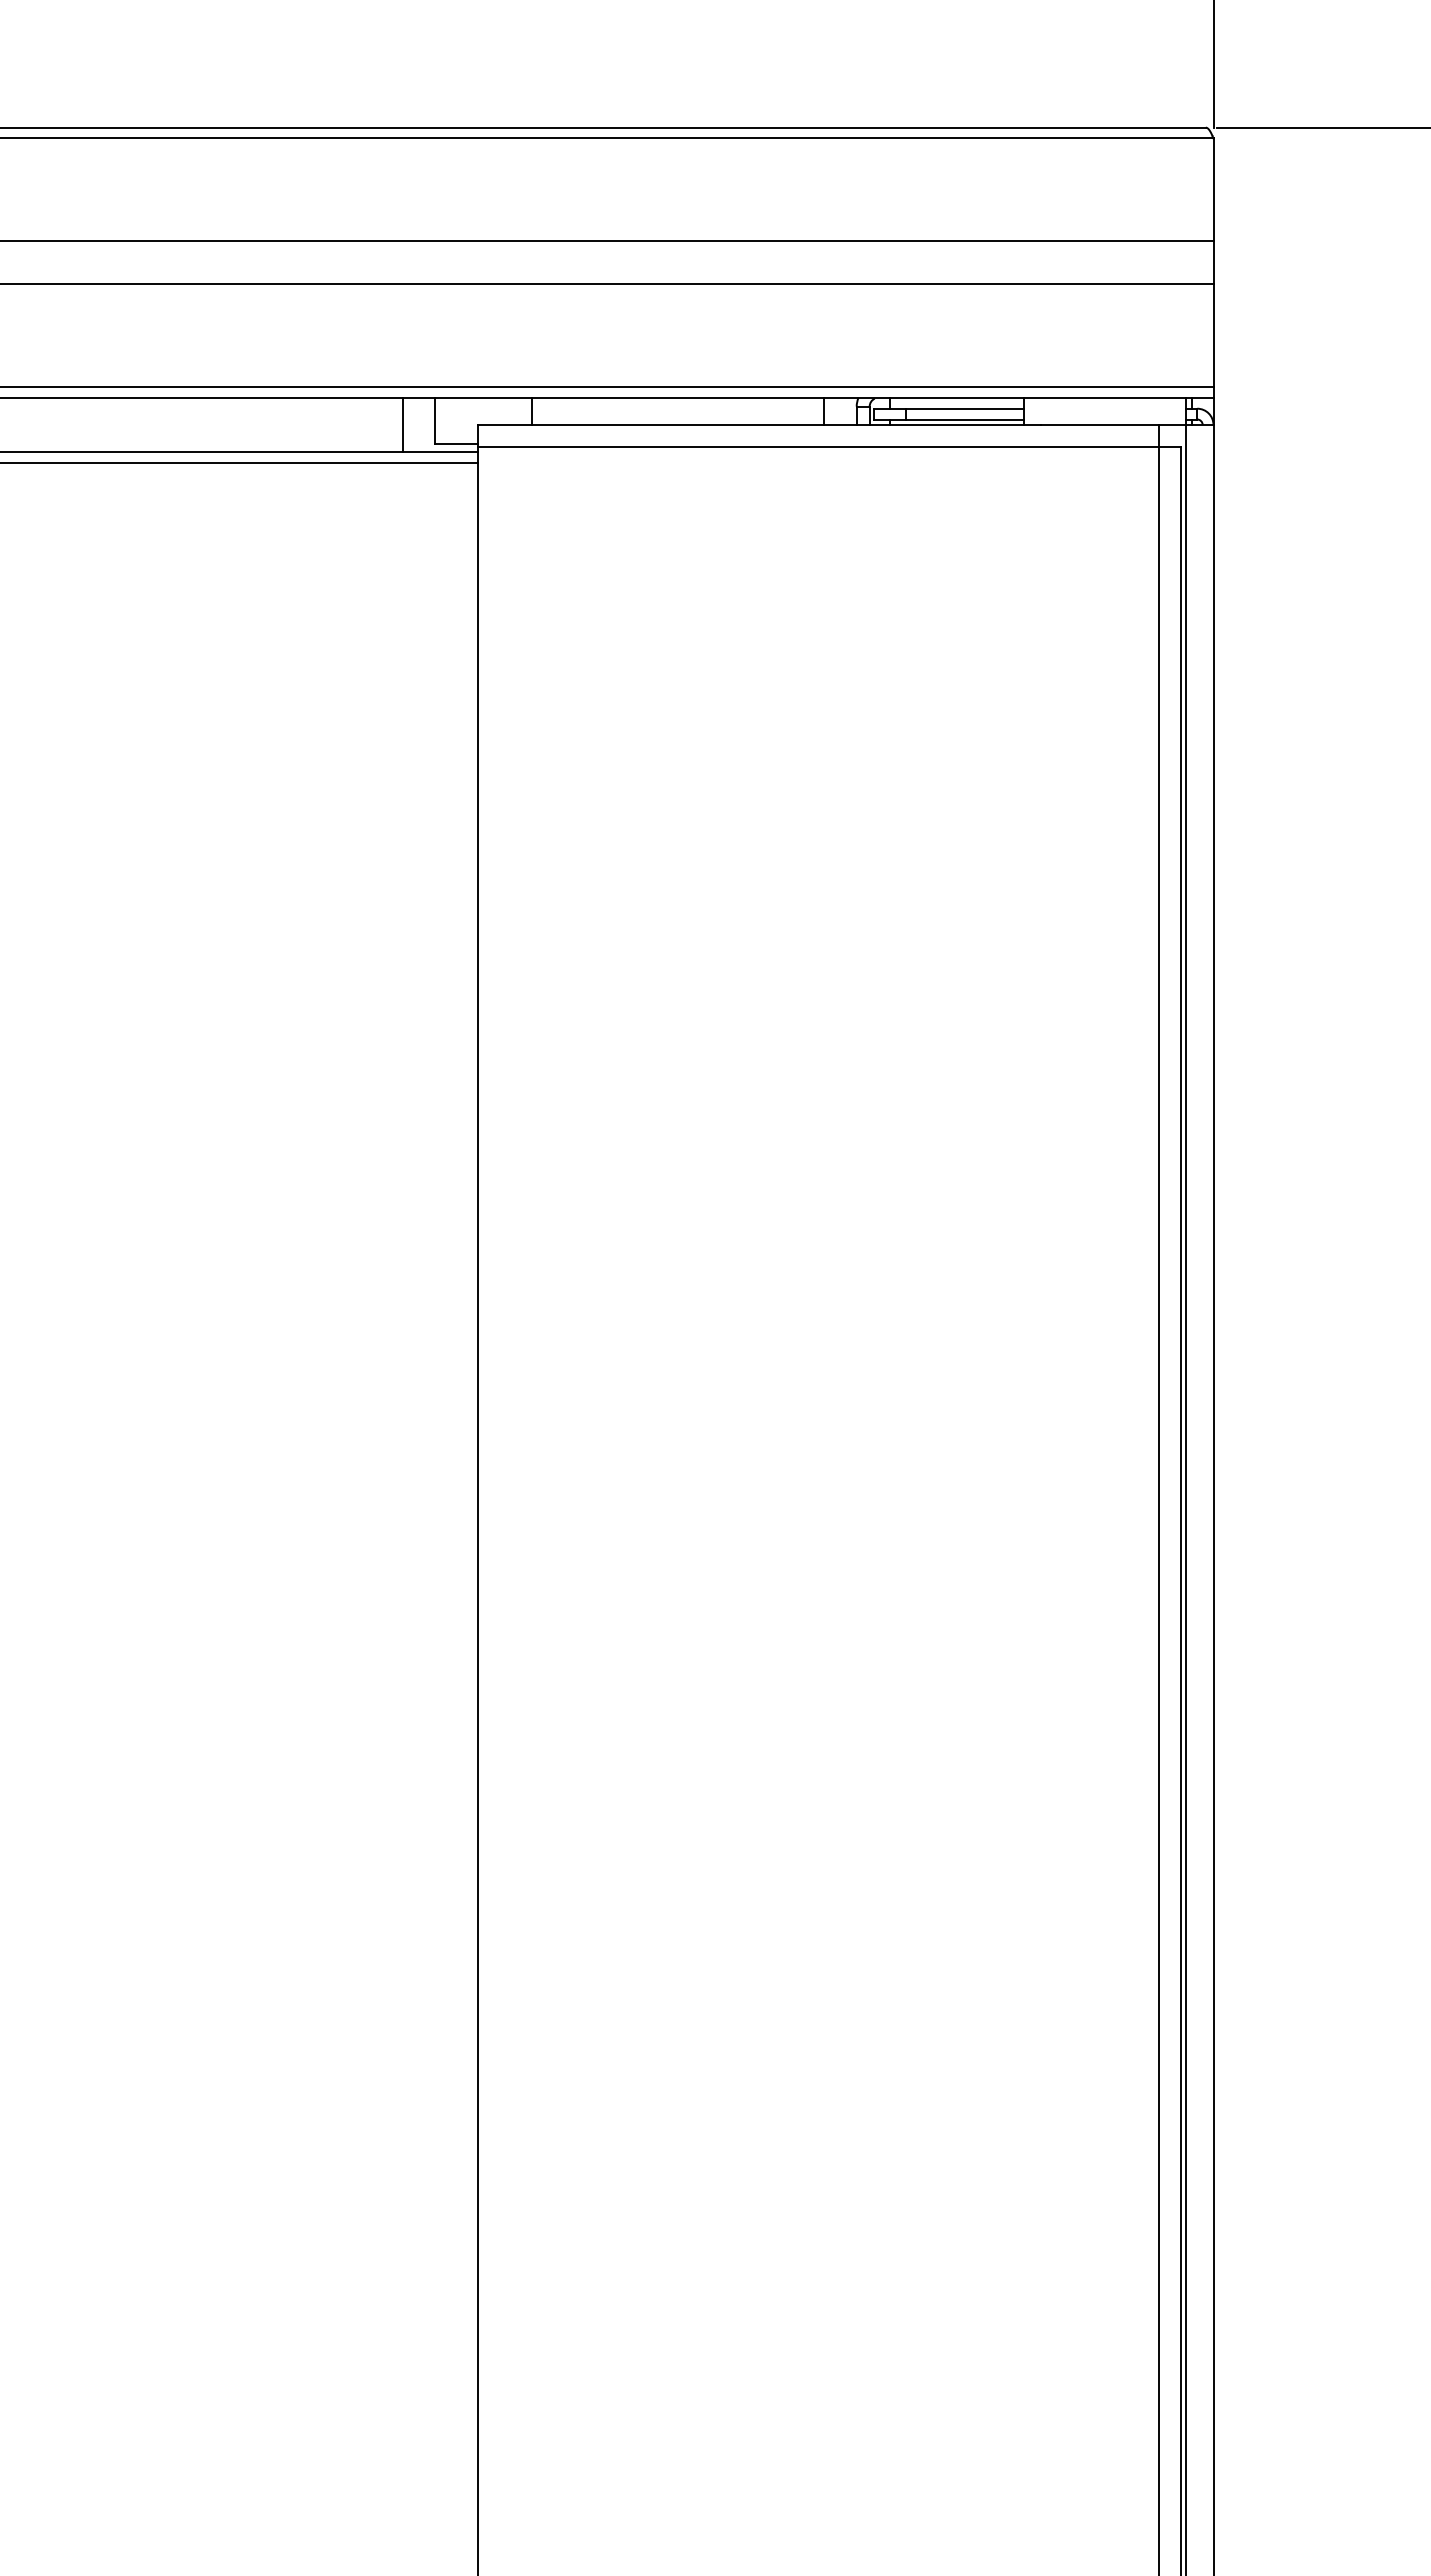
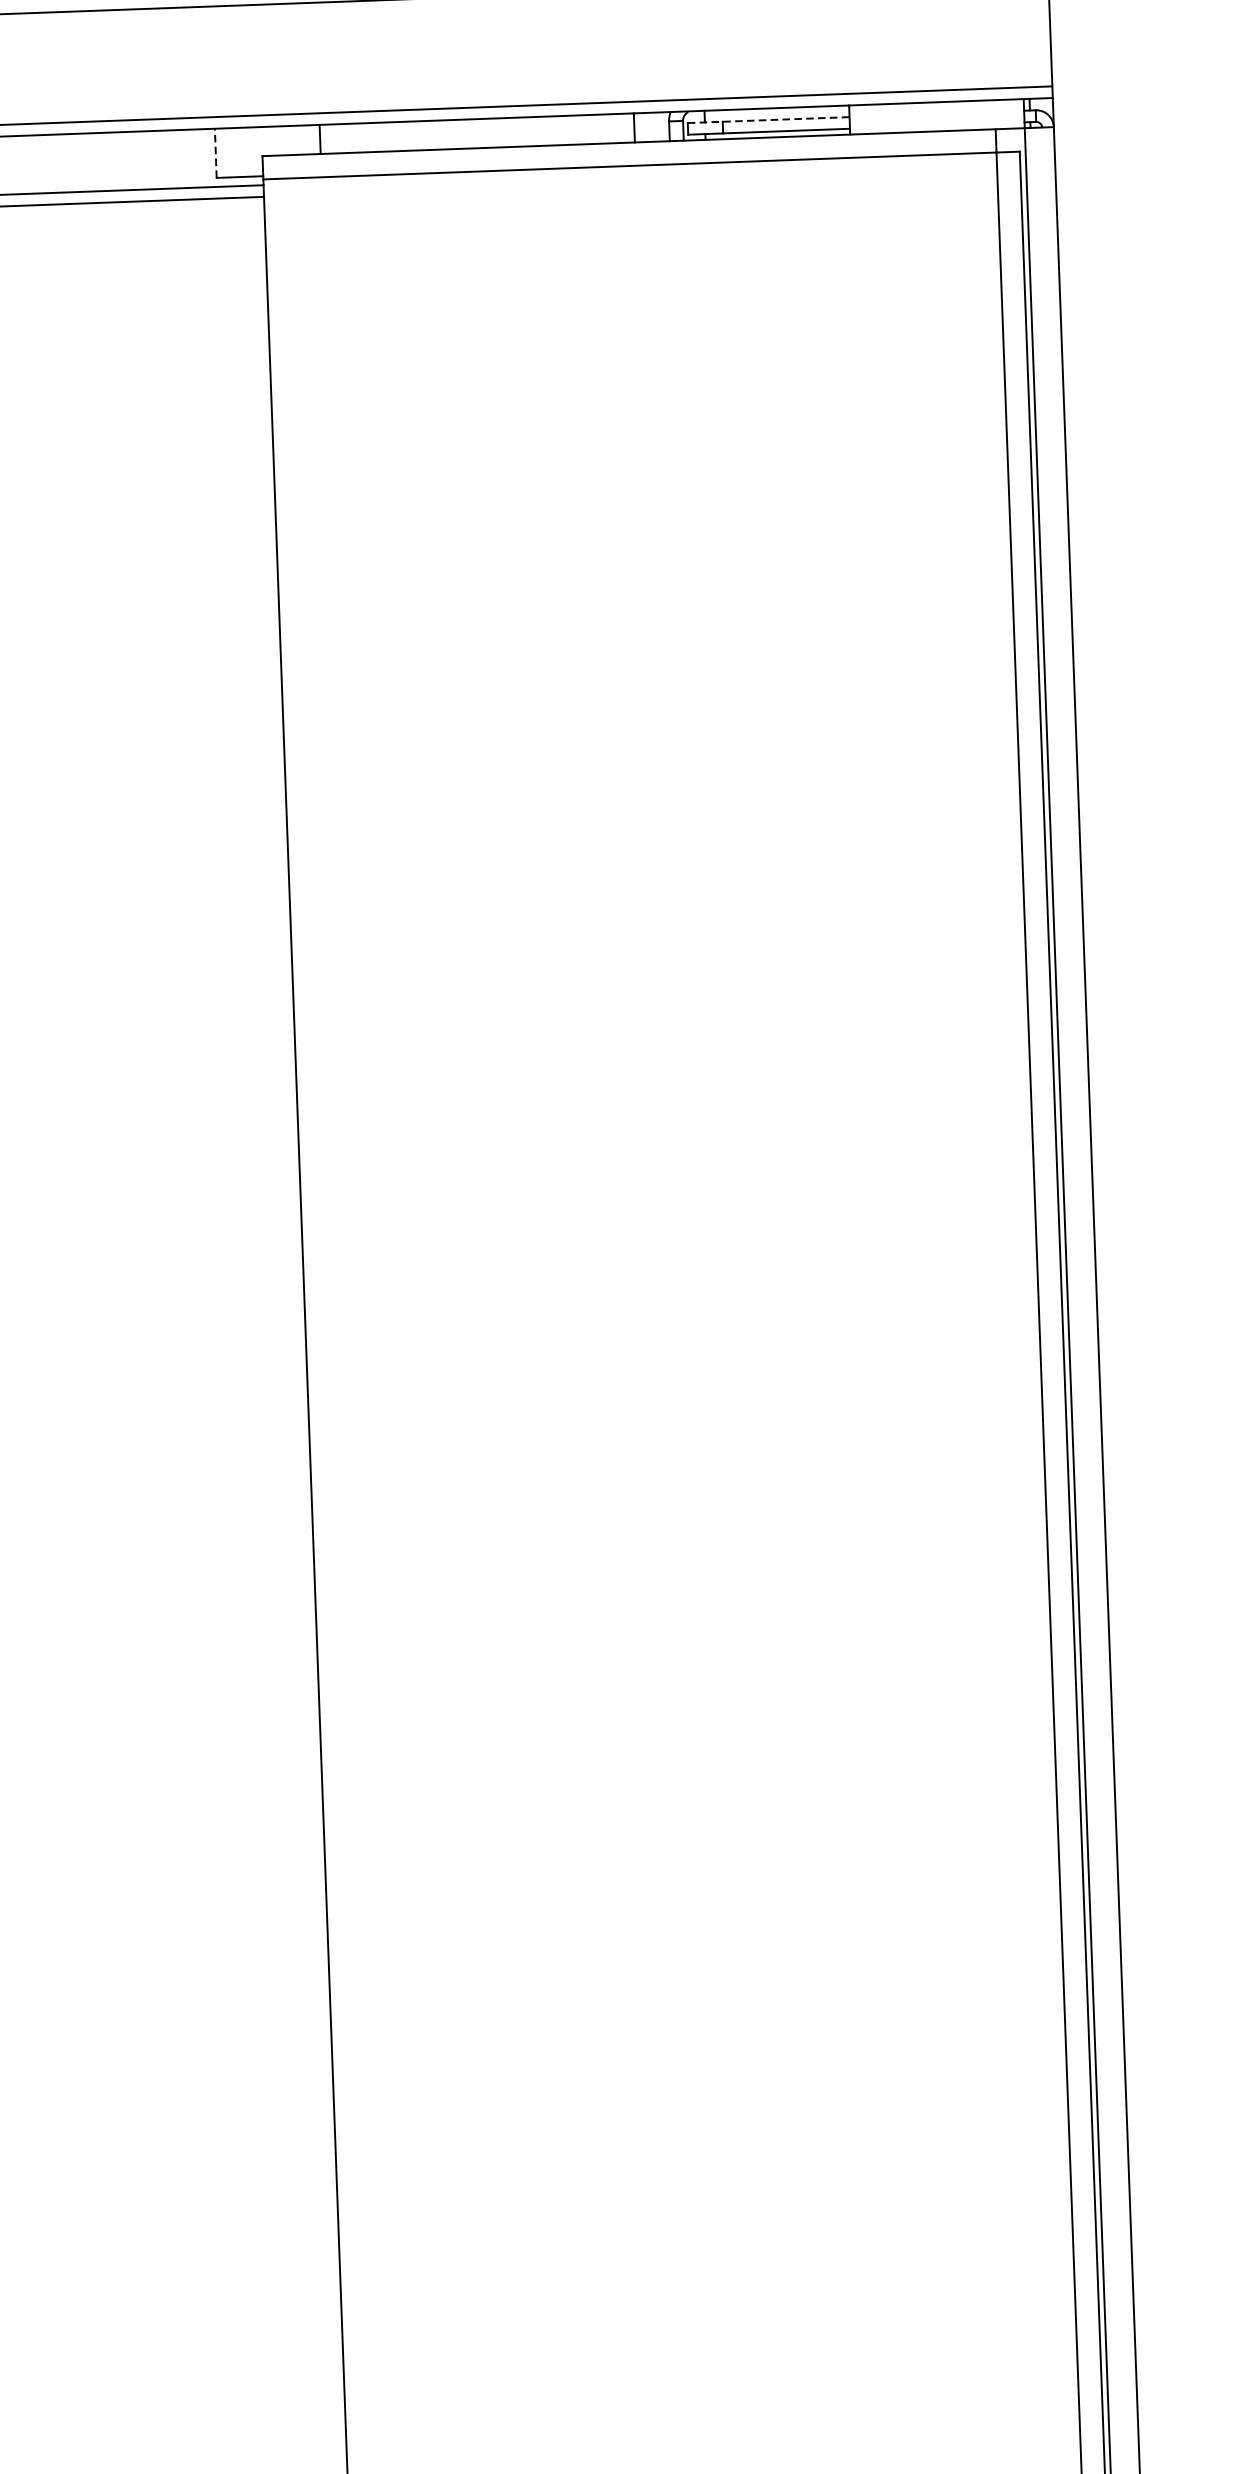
line: (949, 408) -> (769, 119), solid -> dashed
line: (435, 420) -> (216, 153), solid -> dashed
line: (402, 424) -> (180, 158), removed

